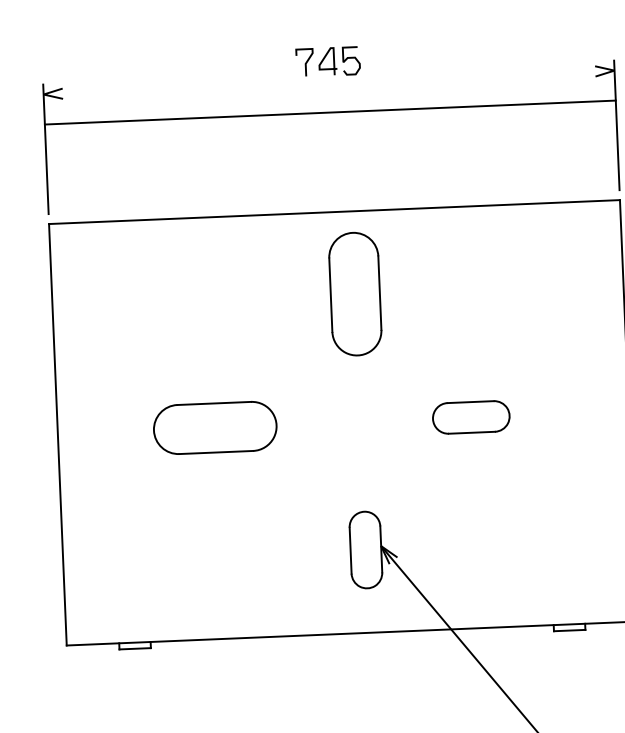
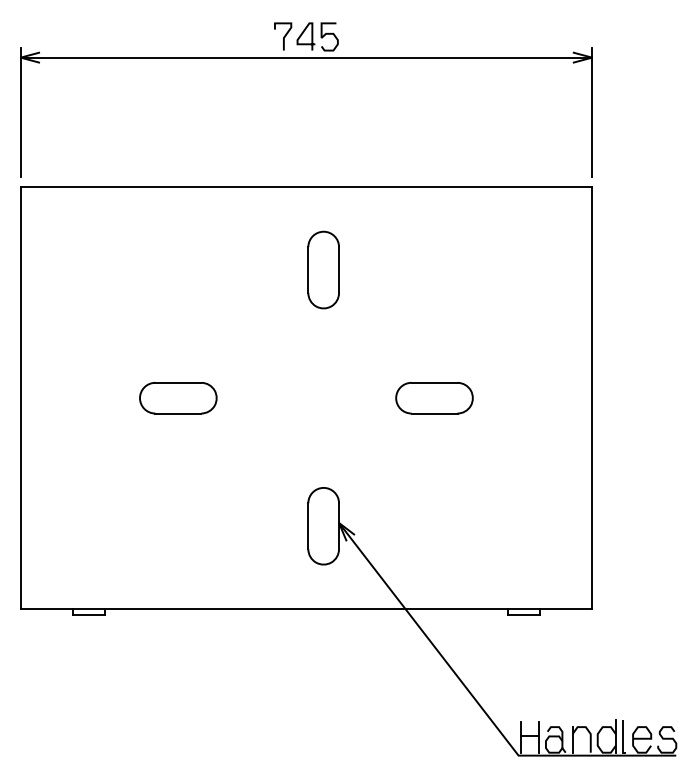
line: (330, 112) -> (306, 57), moved
part: (355, 293) -> (323, 269), size x0.62
part: (215, 428) -> (178, 398), size x0.62

